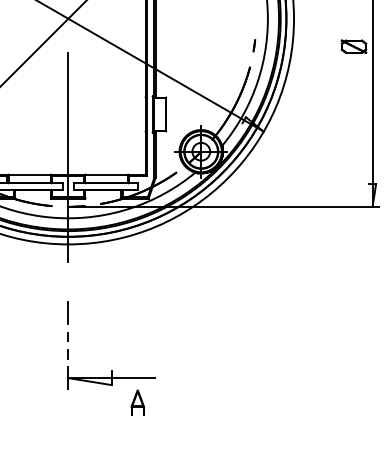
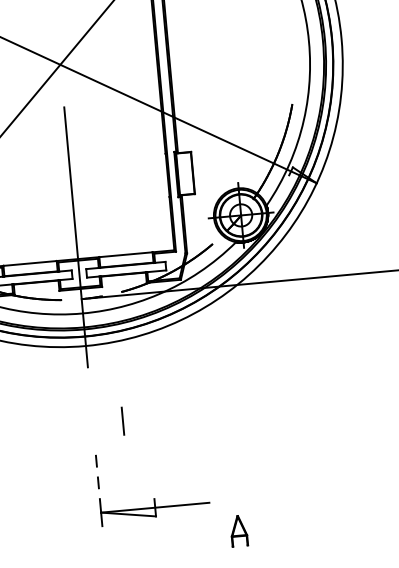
part: (254, 45) -> (295, 76), removed
line: (67, 312) -> (121, 420), moved
part: (137, 402) -> (238, 530), moved

